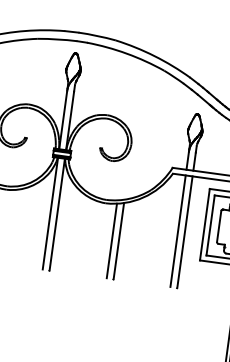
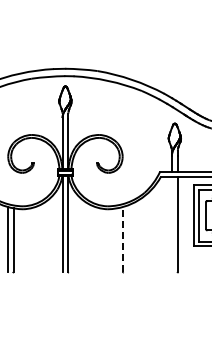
line: (177, 231) -> (171, 224), removed
line: (111, 241) -> (117, 240), removed
line: (119, 241) -> (123, 239), solid -> dashed

